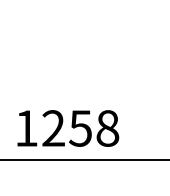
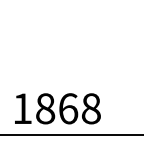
text: (67, 128) -> (57, 108), 1258 -> 1868

